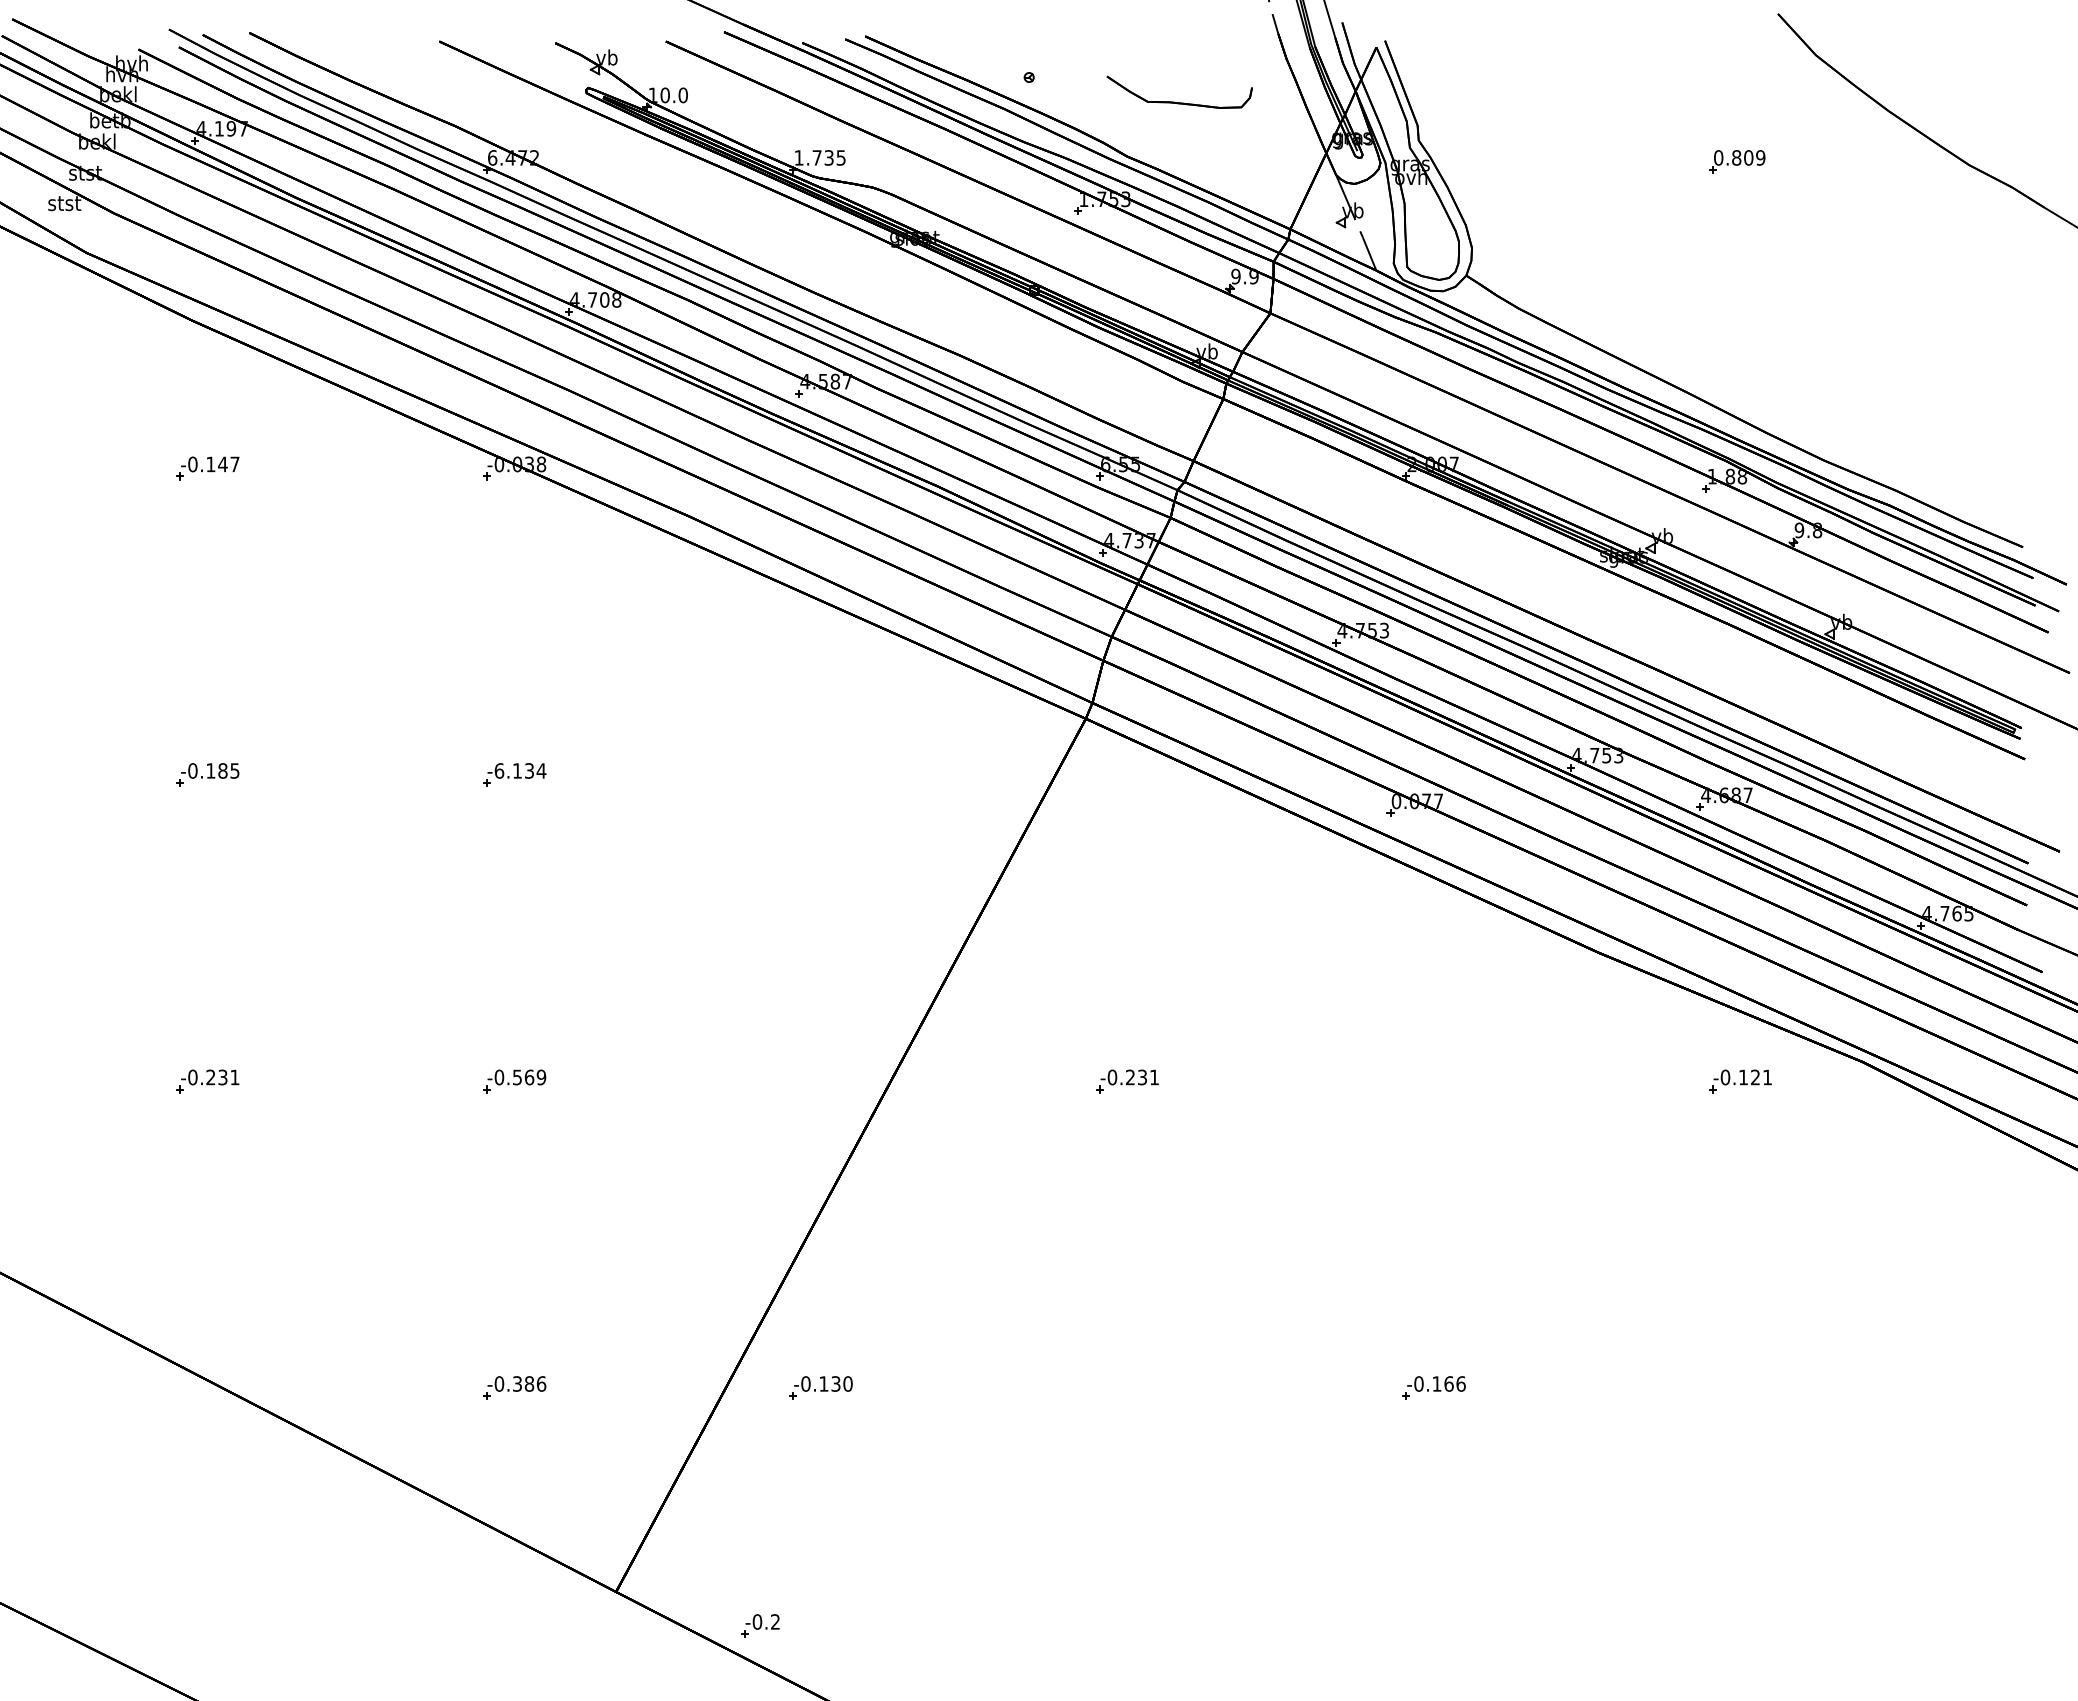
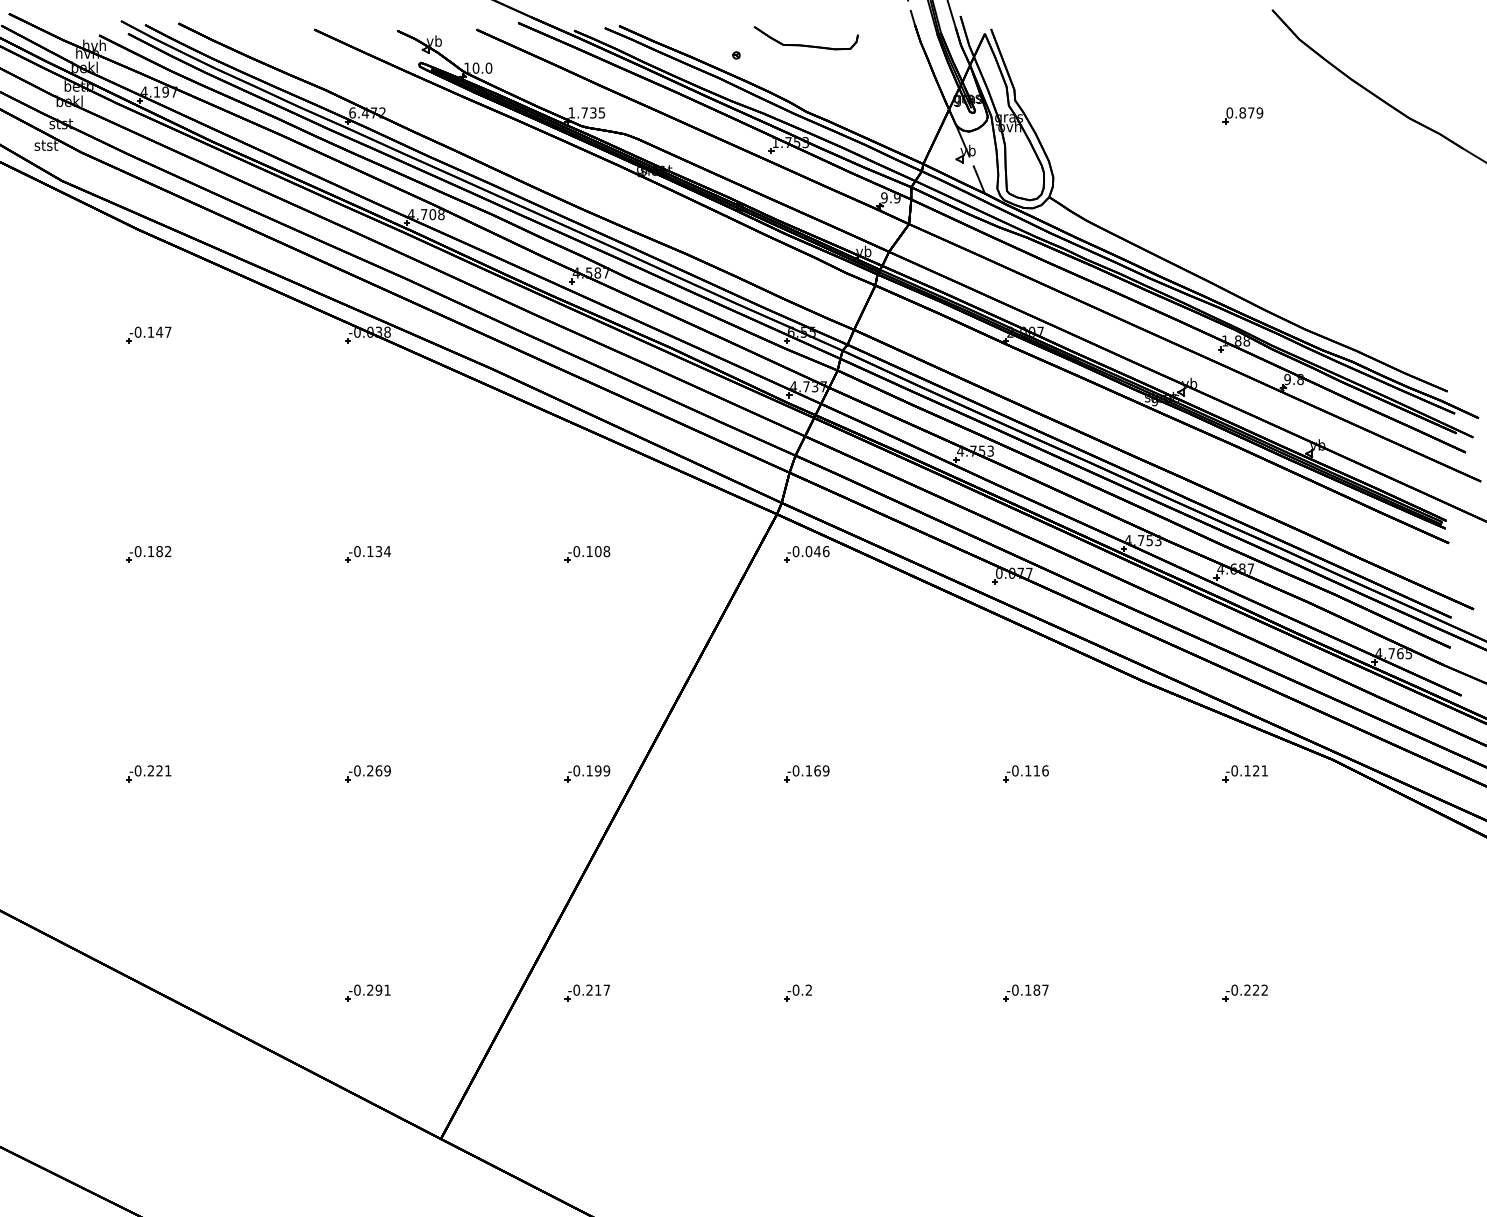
part: (1179, 102) -> (806, 45), moved
text: (1748, 157) -> (1251, 112), 0.809 -> 0.879
text: (234, 770) -> (167, 551), -0.185 -> -0.182
text: (499, 770) -> (357, 551), -6.134 -> -0.134
part: (820, 774) -> (587, 554), added
part: (1127, 774) -> (806, 554), added
text: (222, 1077) -> (159, 770), -0.231 -> -0.221
text: (517, 1077) -> (370, 770), -0.569 -> -0.269
text: (1142, 1077) -> (817, 770), -0.231 -> -0.169
part: (820, 1081) -> (587, 773), added
part: (1433, 1081) -> (1025, 773), added
text: (529, 1383) -> (378, 989), -0.386 -> -0.291
text: (835, 1383) -> (597, 989), -0.130 -> -0.217
text: (1454, 1383) -> (1040, 989), -0.166 -> -0.187
part: (1740, 1387) -> (1245, 992), added
part: (760, 1625) -> (798, 992), moved

